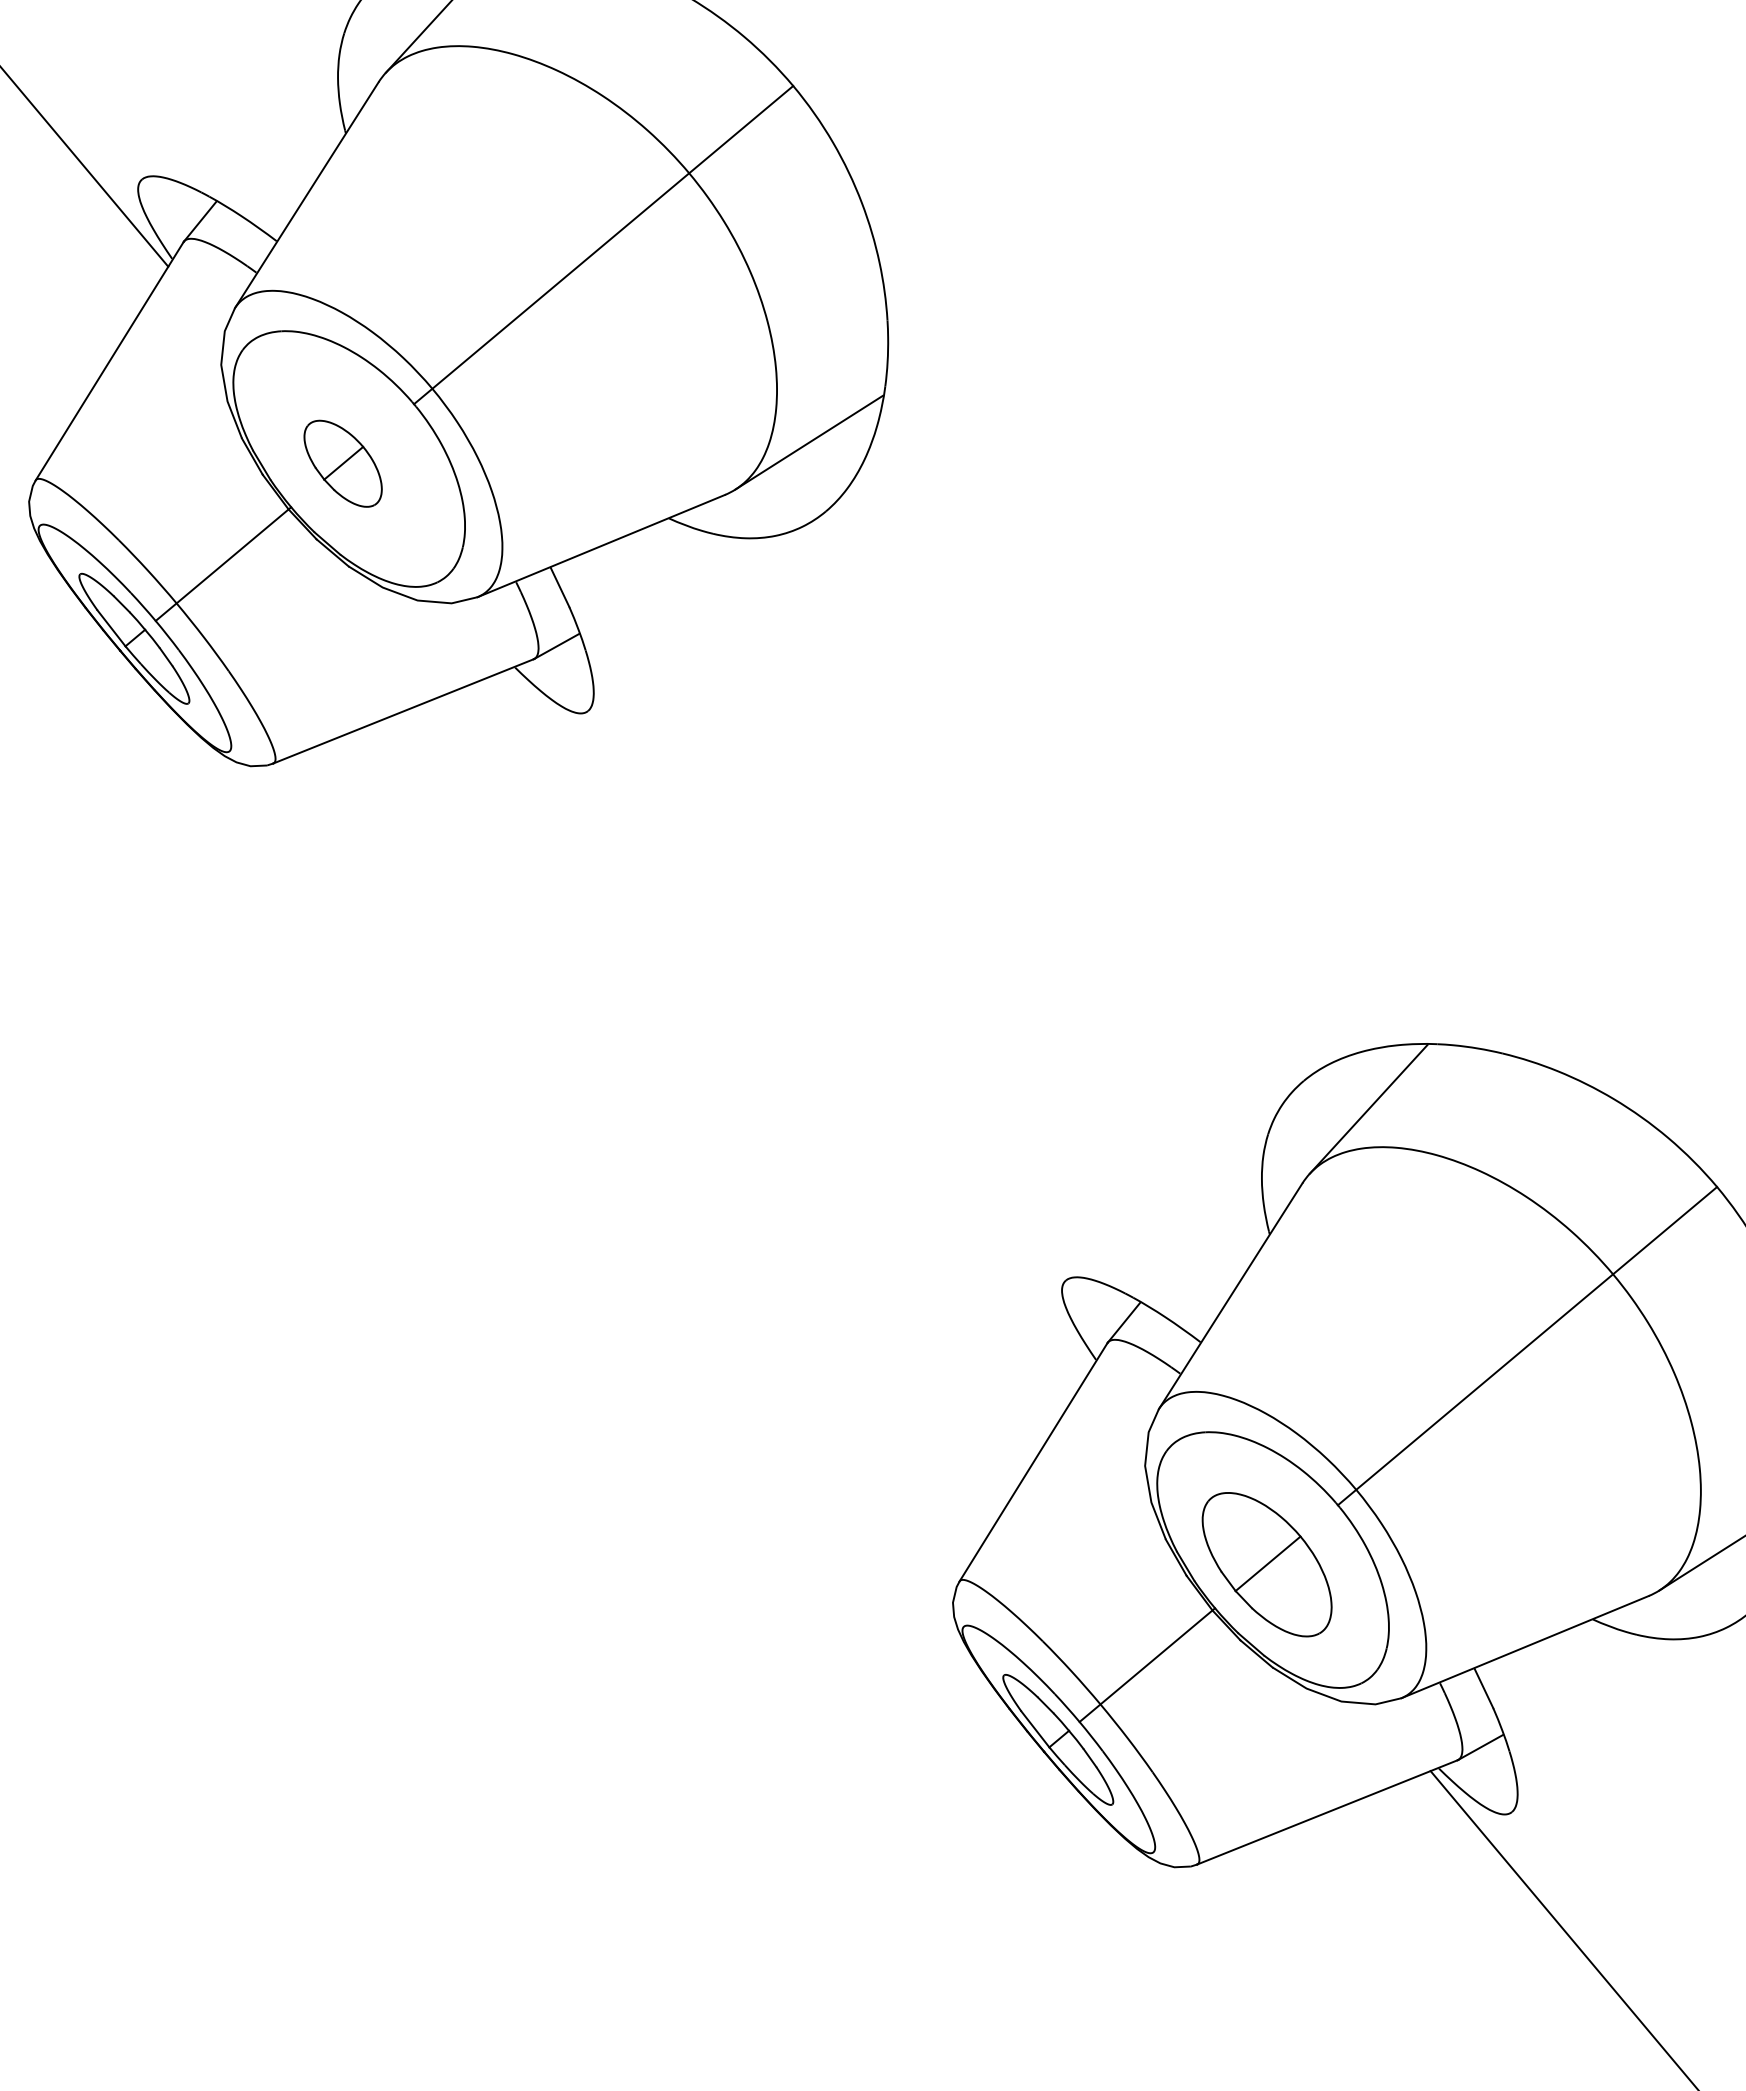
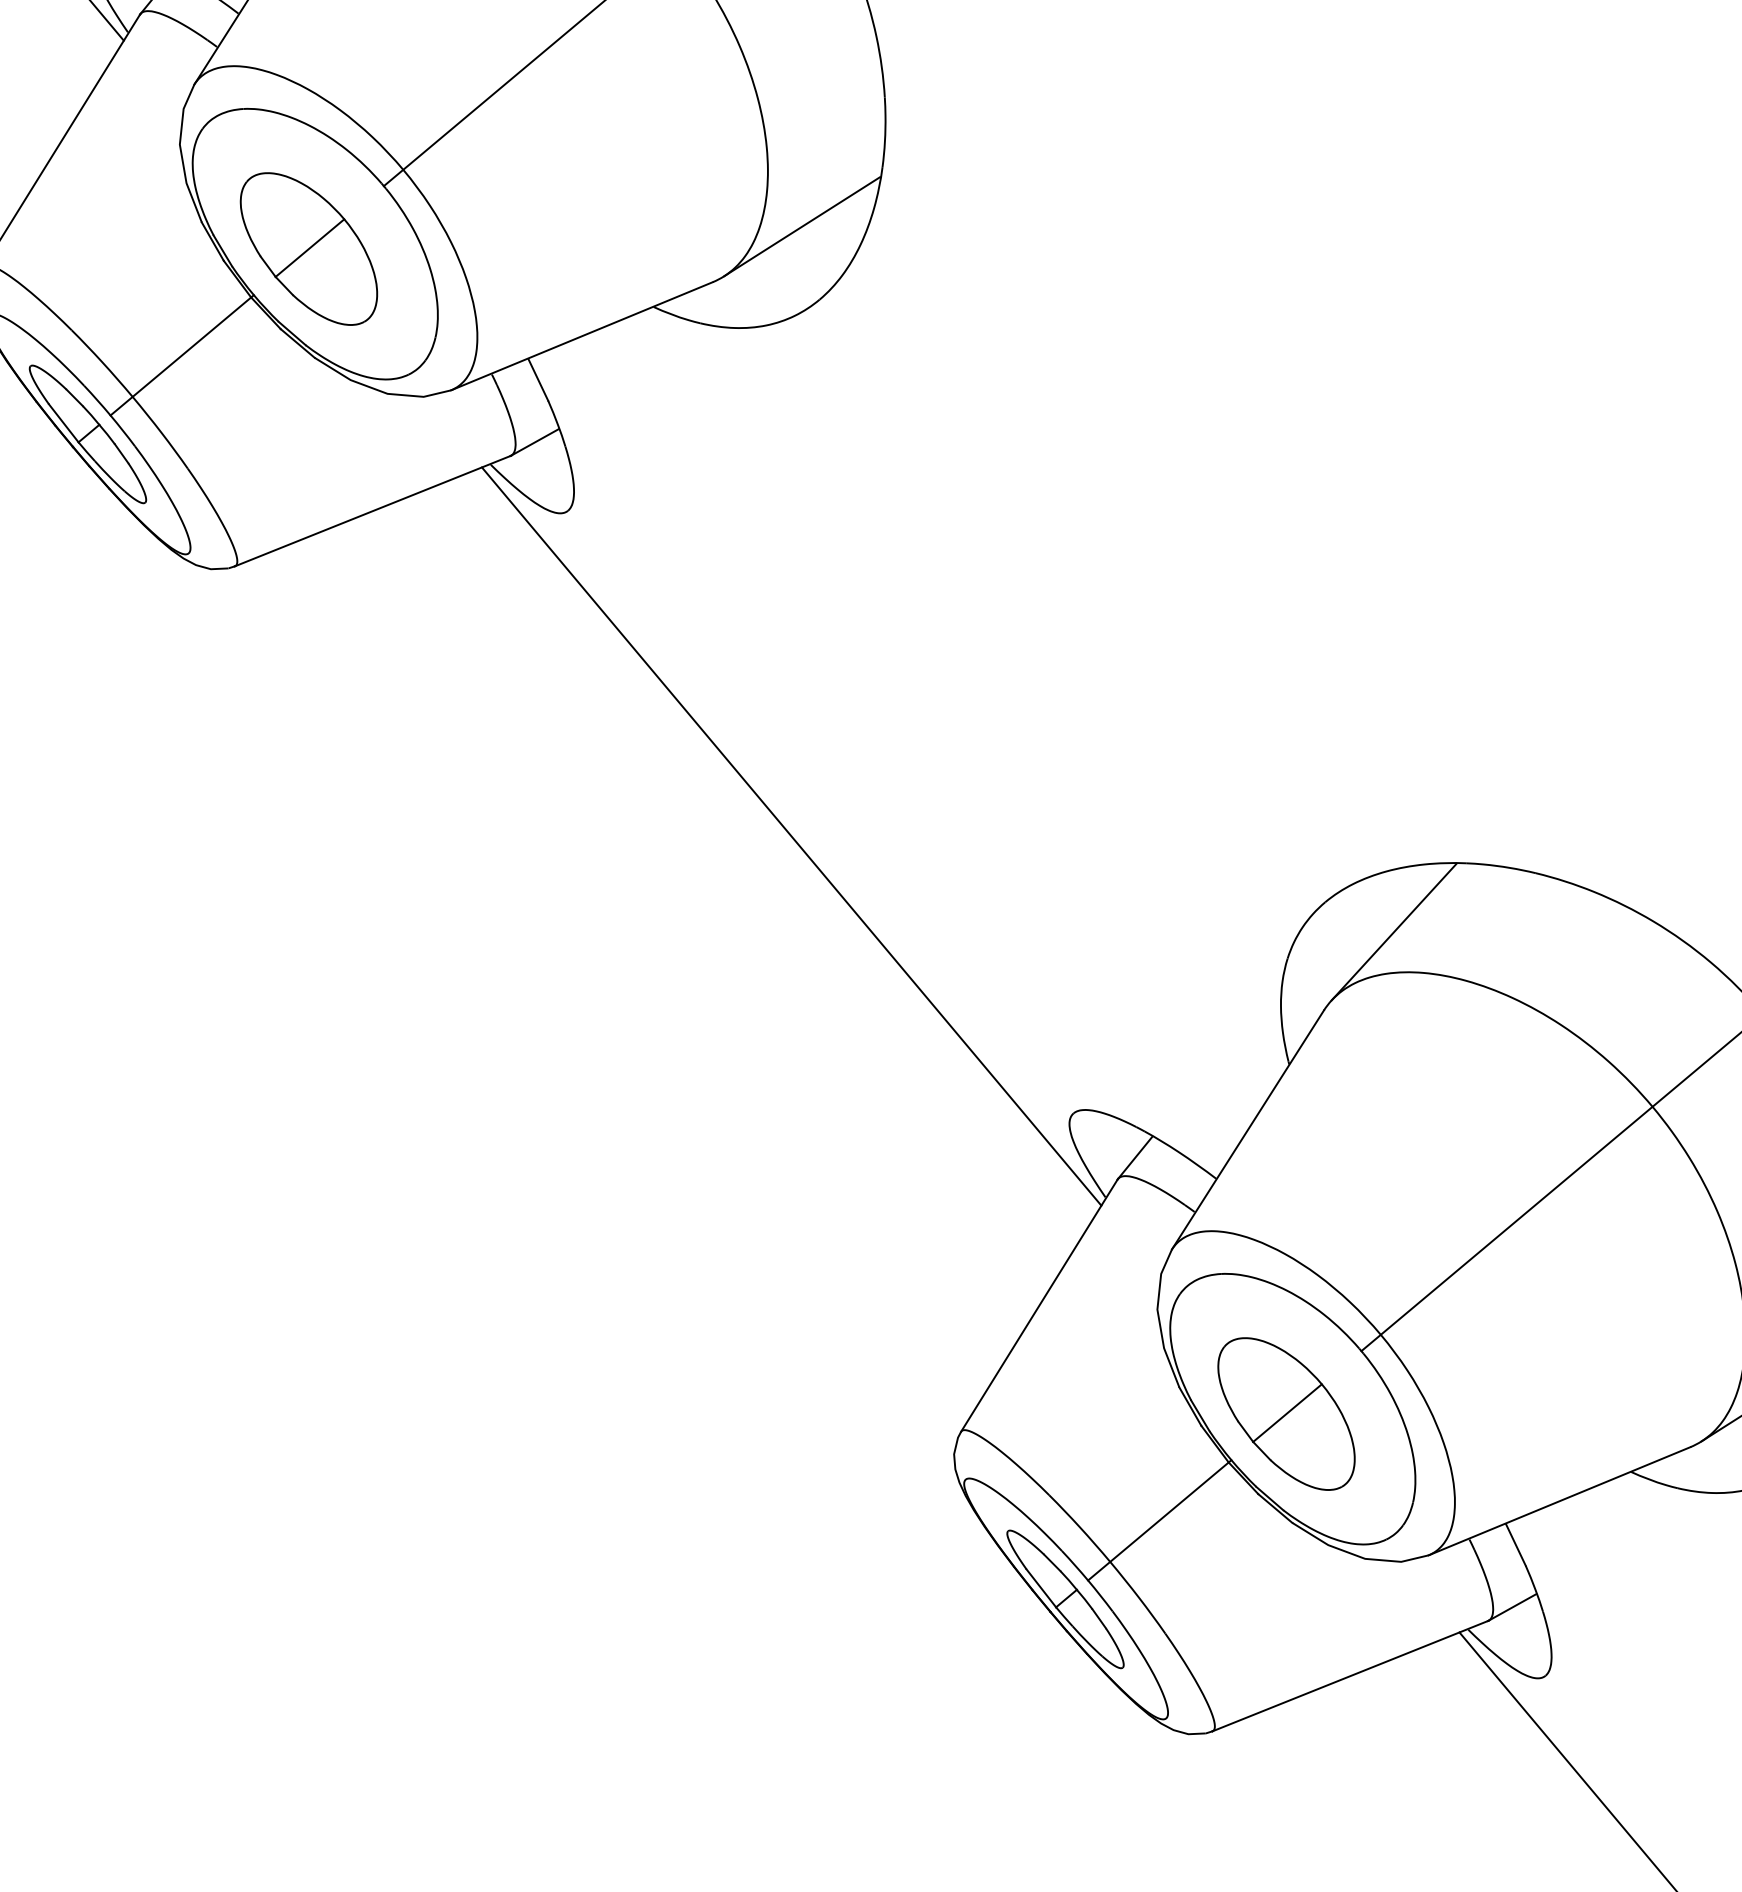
part: (342, 463) -> (308, 248), size x1.67
line: (799, 1018) -> (791, 836), added

